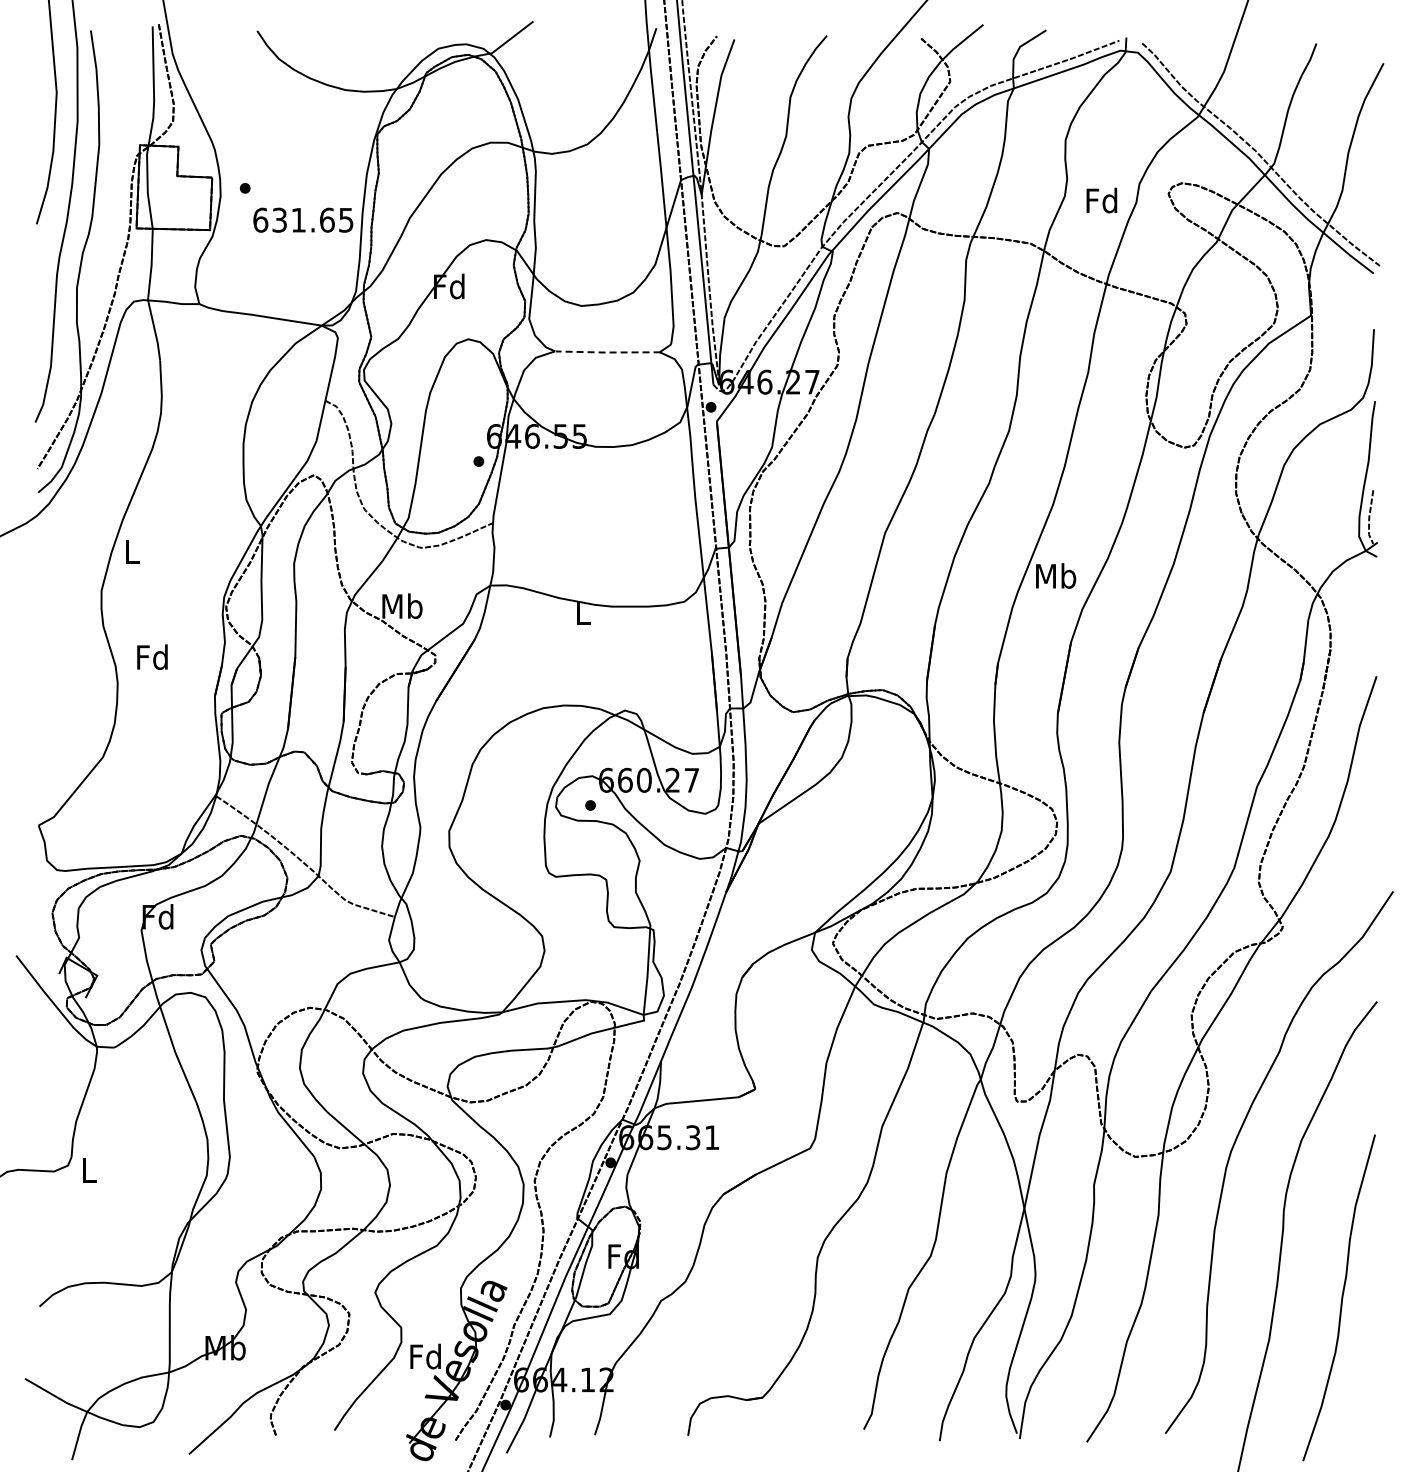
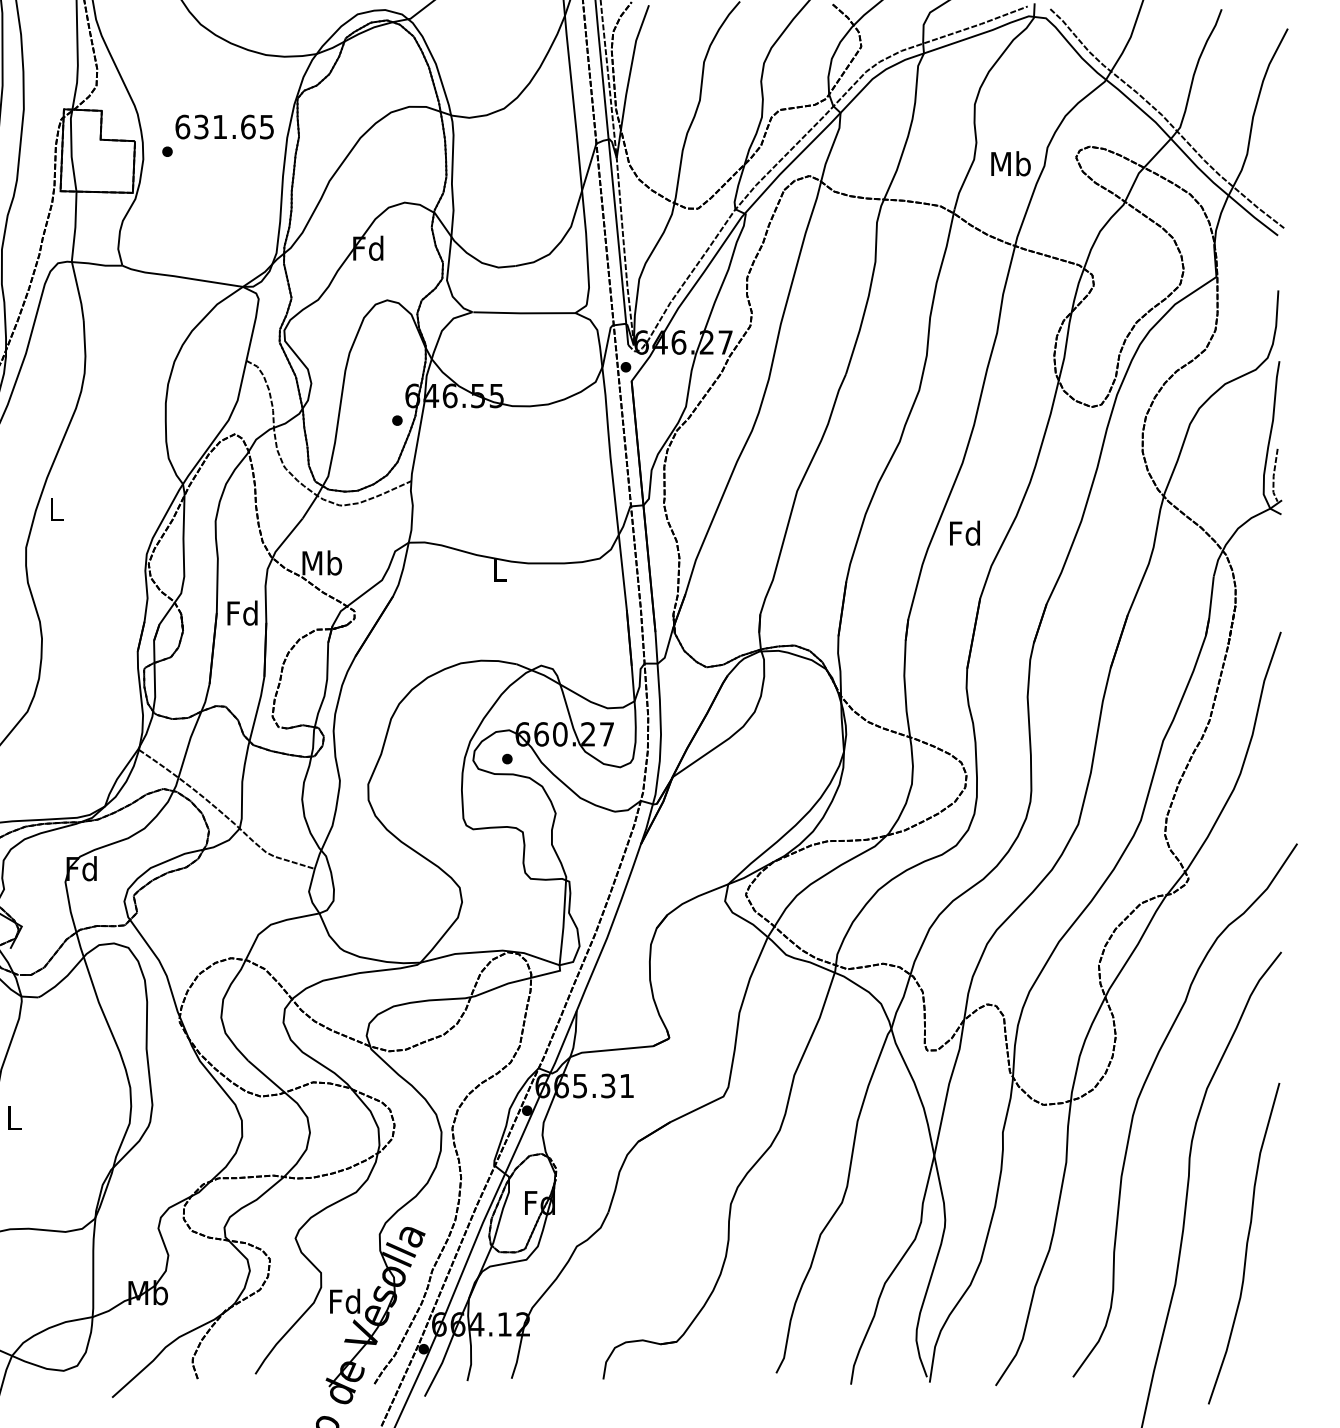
text: (1102, 200) -> (1011, 163), Fd -> Mb
text: (303, 219) -> (224, 126), moved
line: (607, 352) -> (524, 313), dashed -> solid
text: (1056, 575) -> (965, 532), Mb -> Fd
text: (152, 656) -> (242, 612), moved

